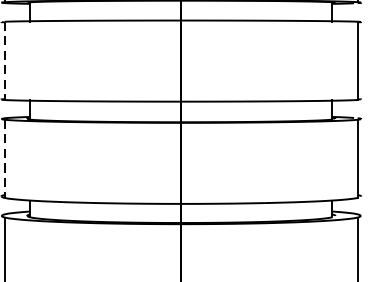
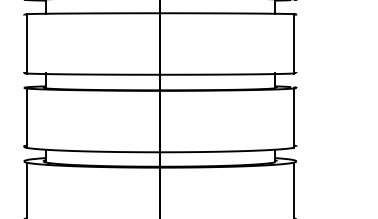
line: (4, 60) -> (26, 43), dashed -> solid
line: (4, 159) -> (26, 118), dashed -> solid

